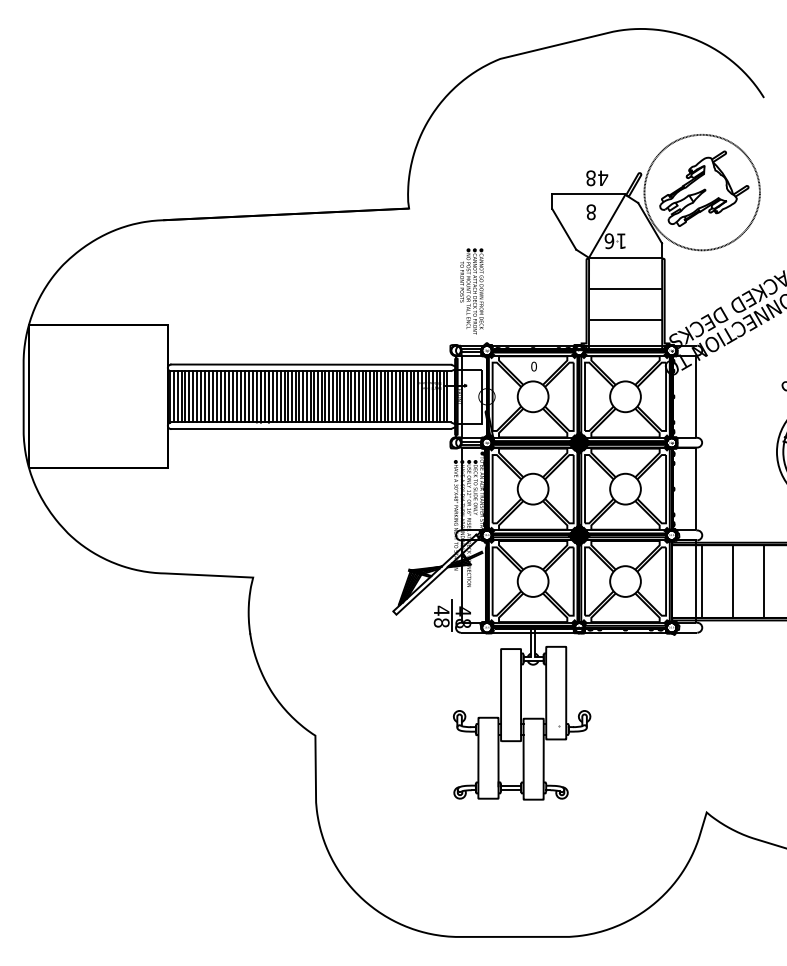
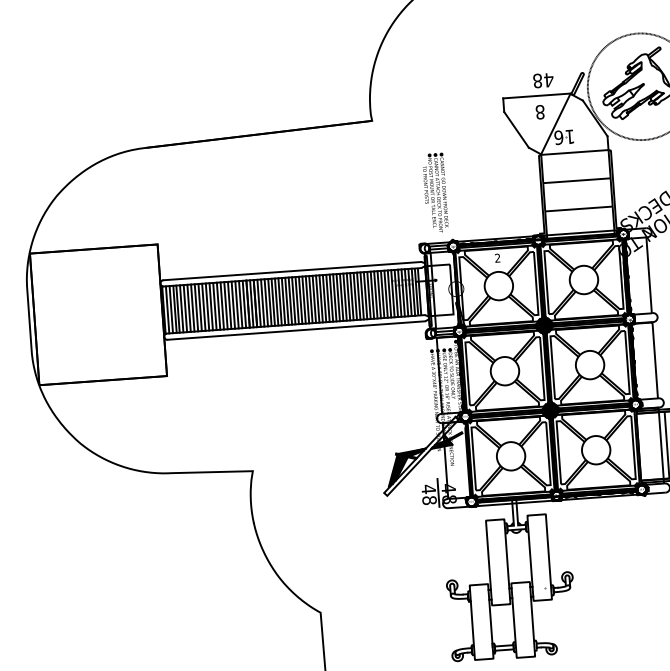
text: (533, 366) -> (497, 258), 0 -> 2

